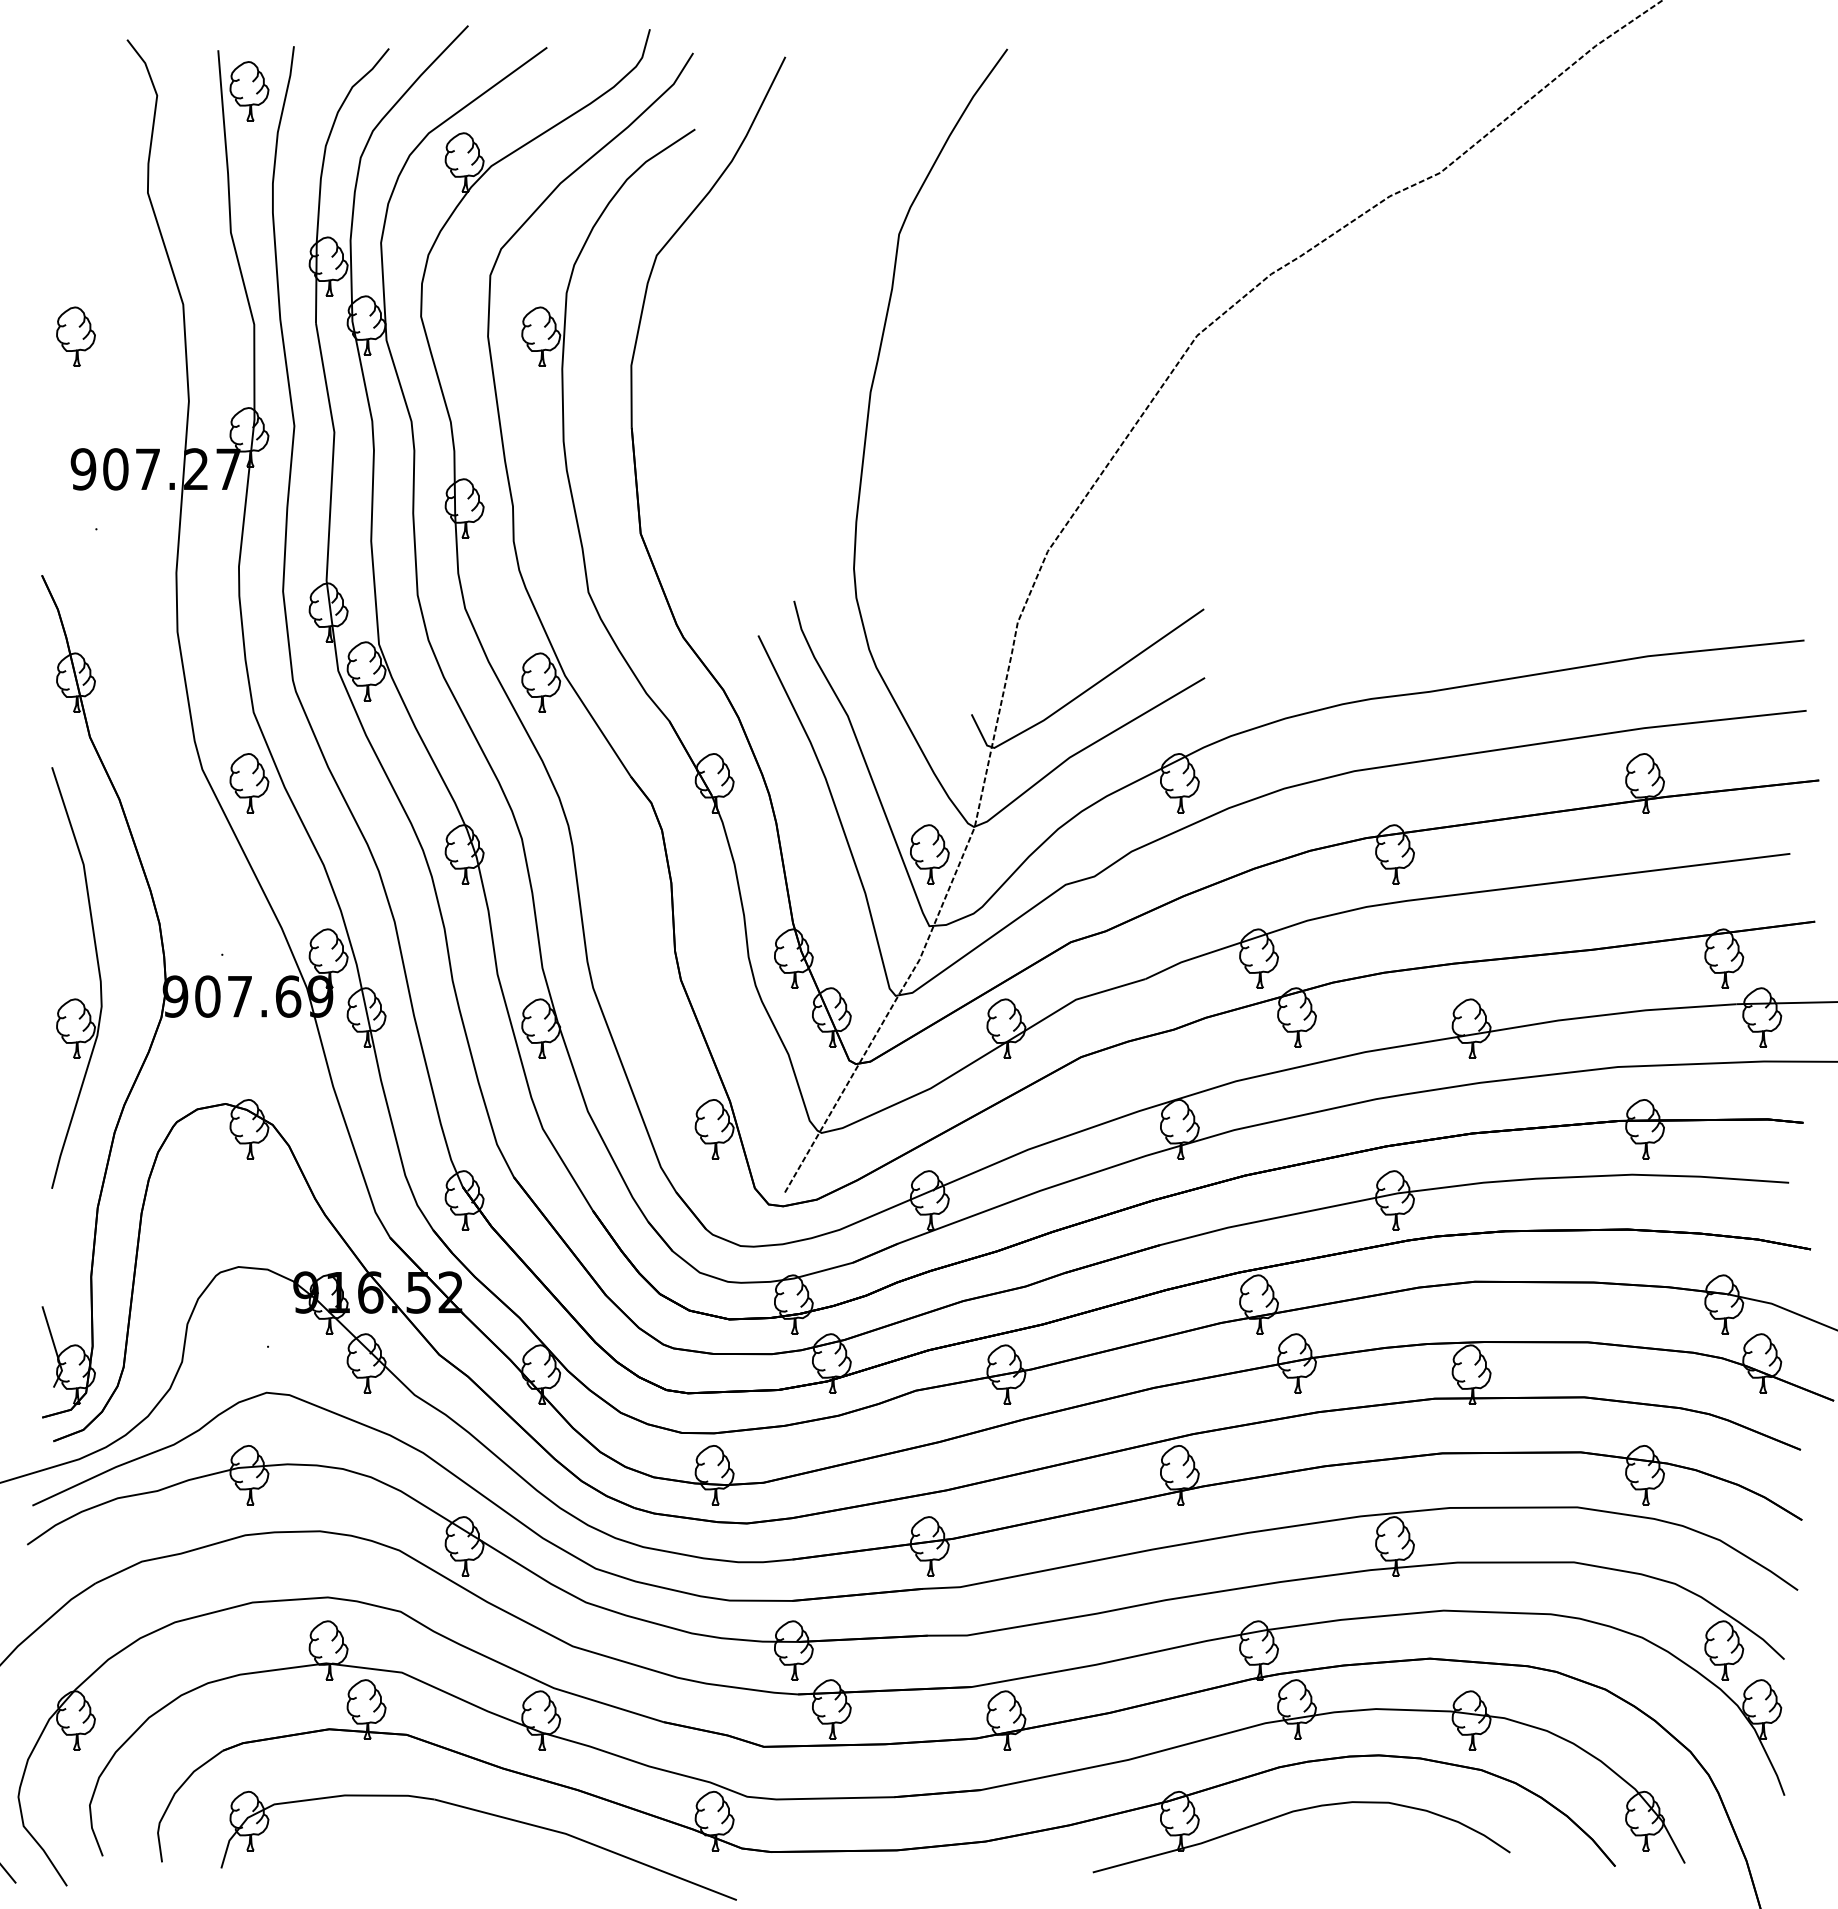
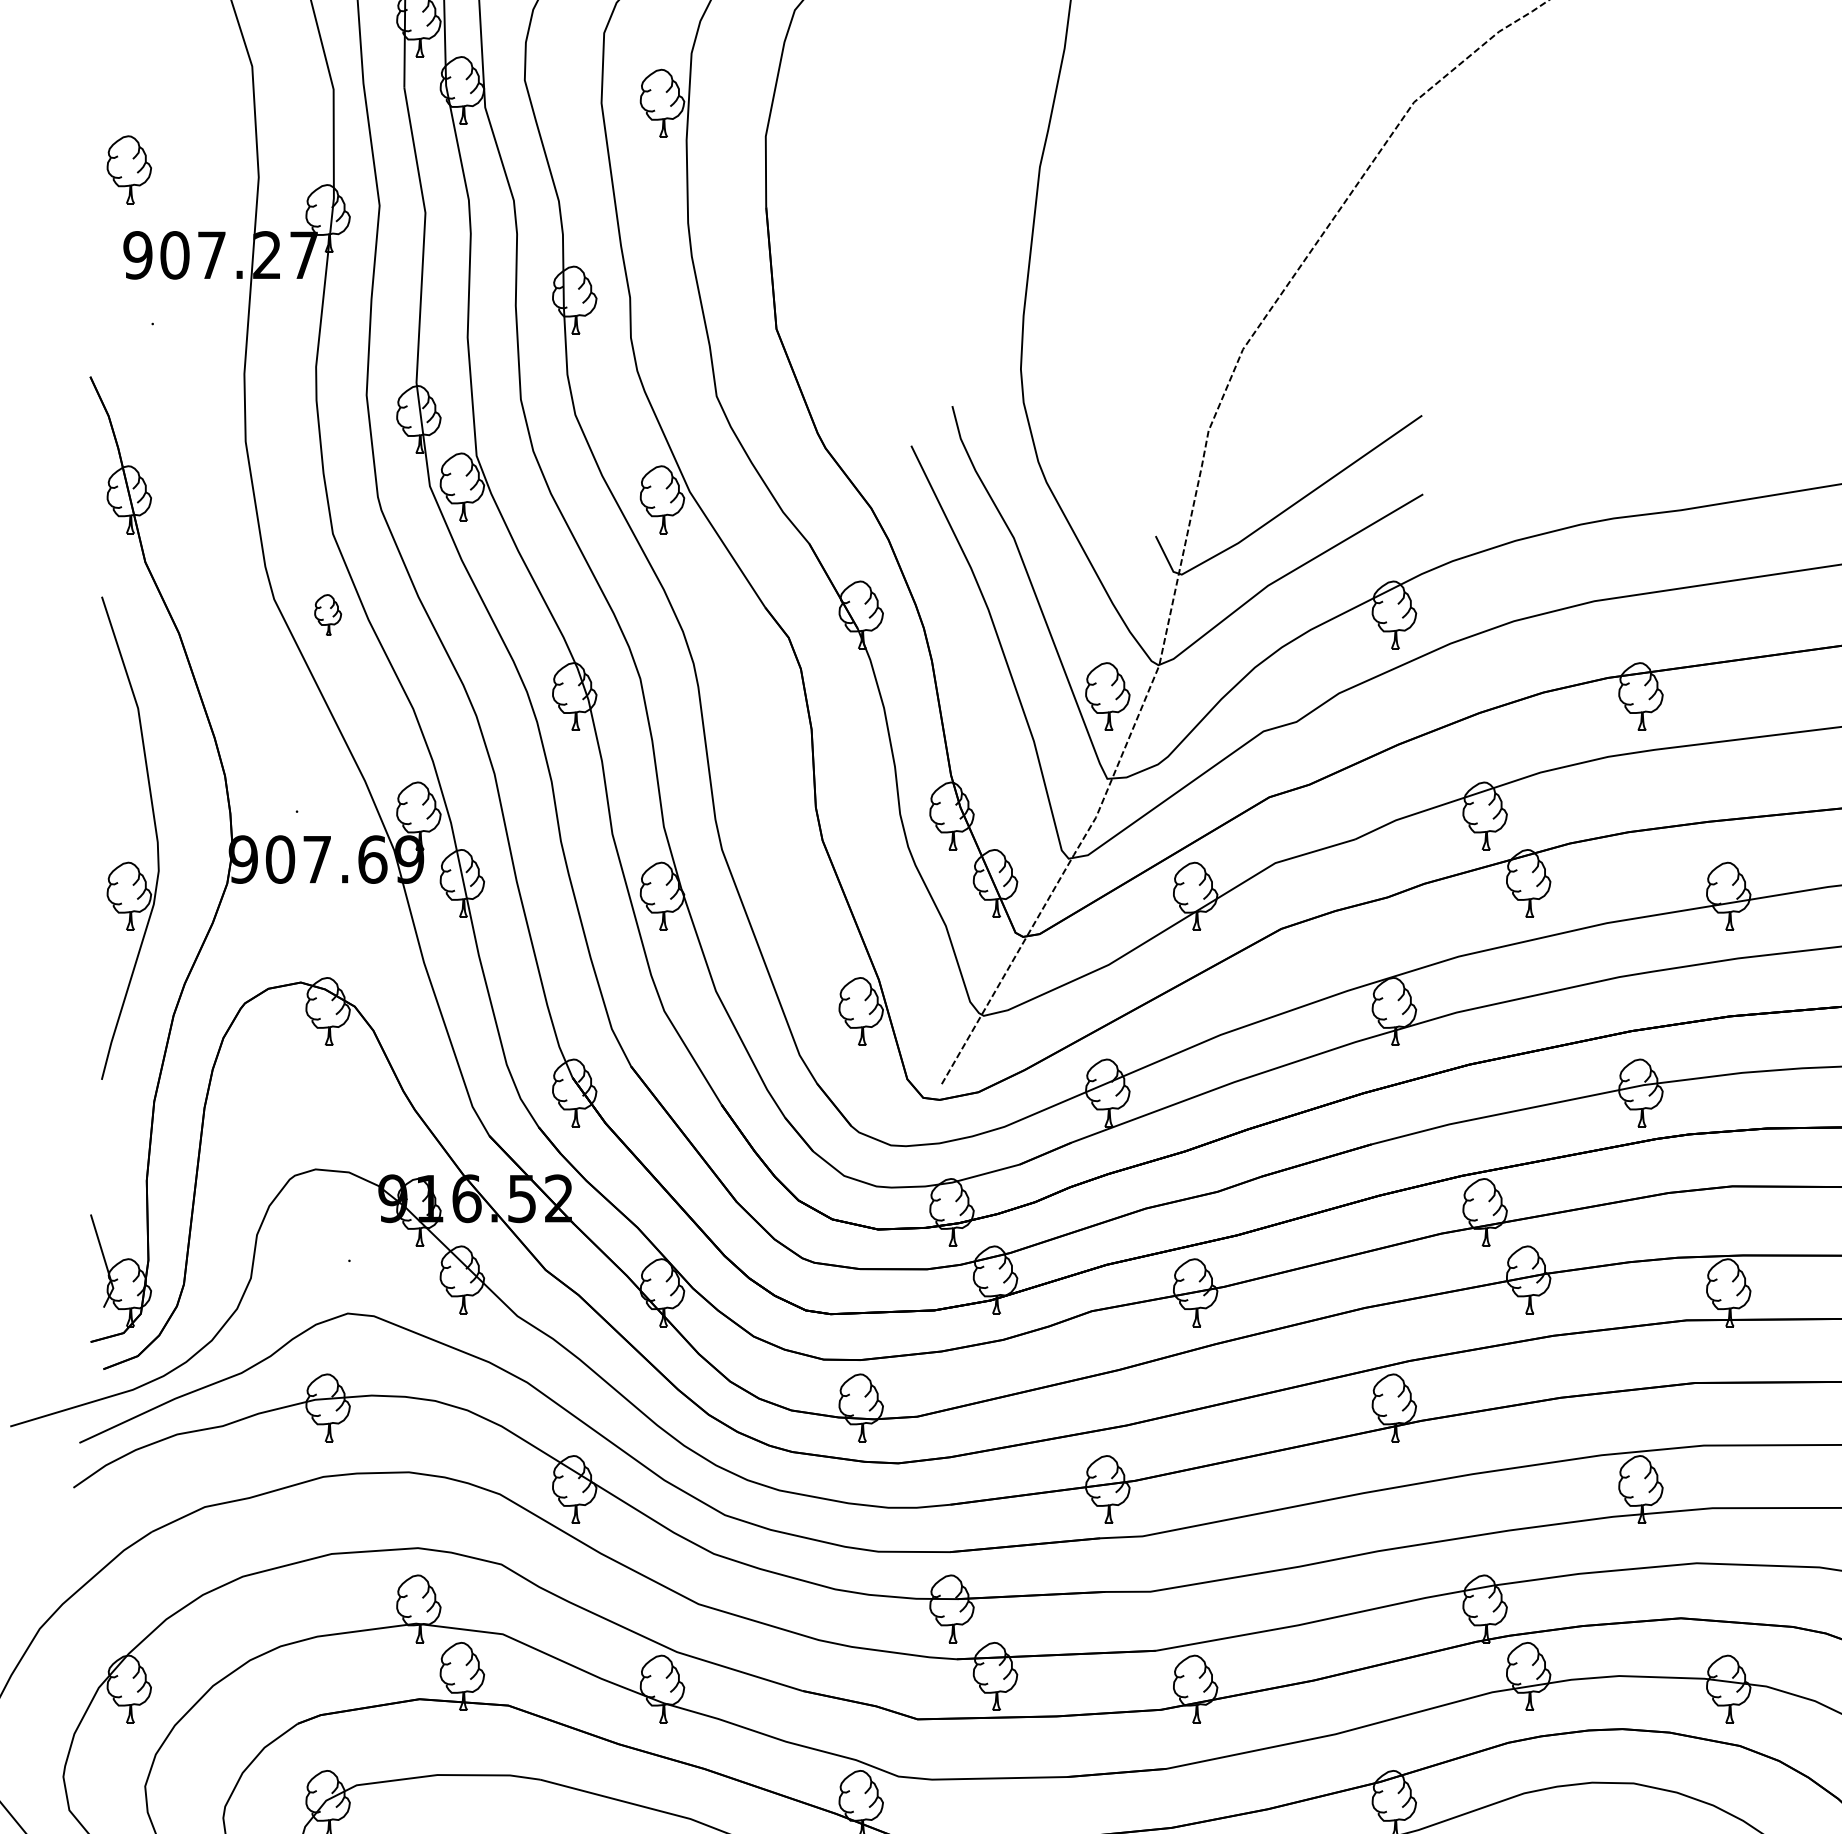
part: (75, 336) -> (128, 169), moved
part: (249, 783) -> (328, 615), size x0.6

